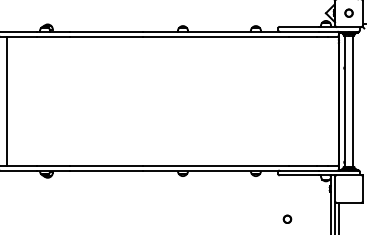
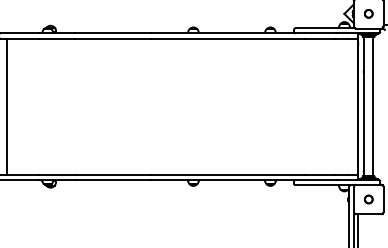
part: (287, 219) -> (368, 199), moved

